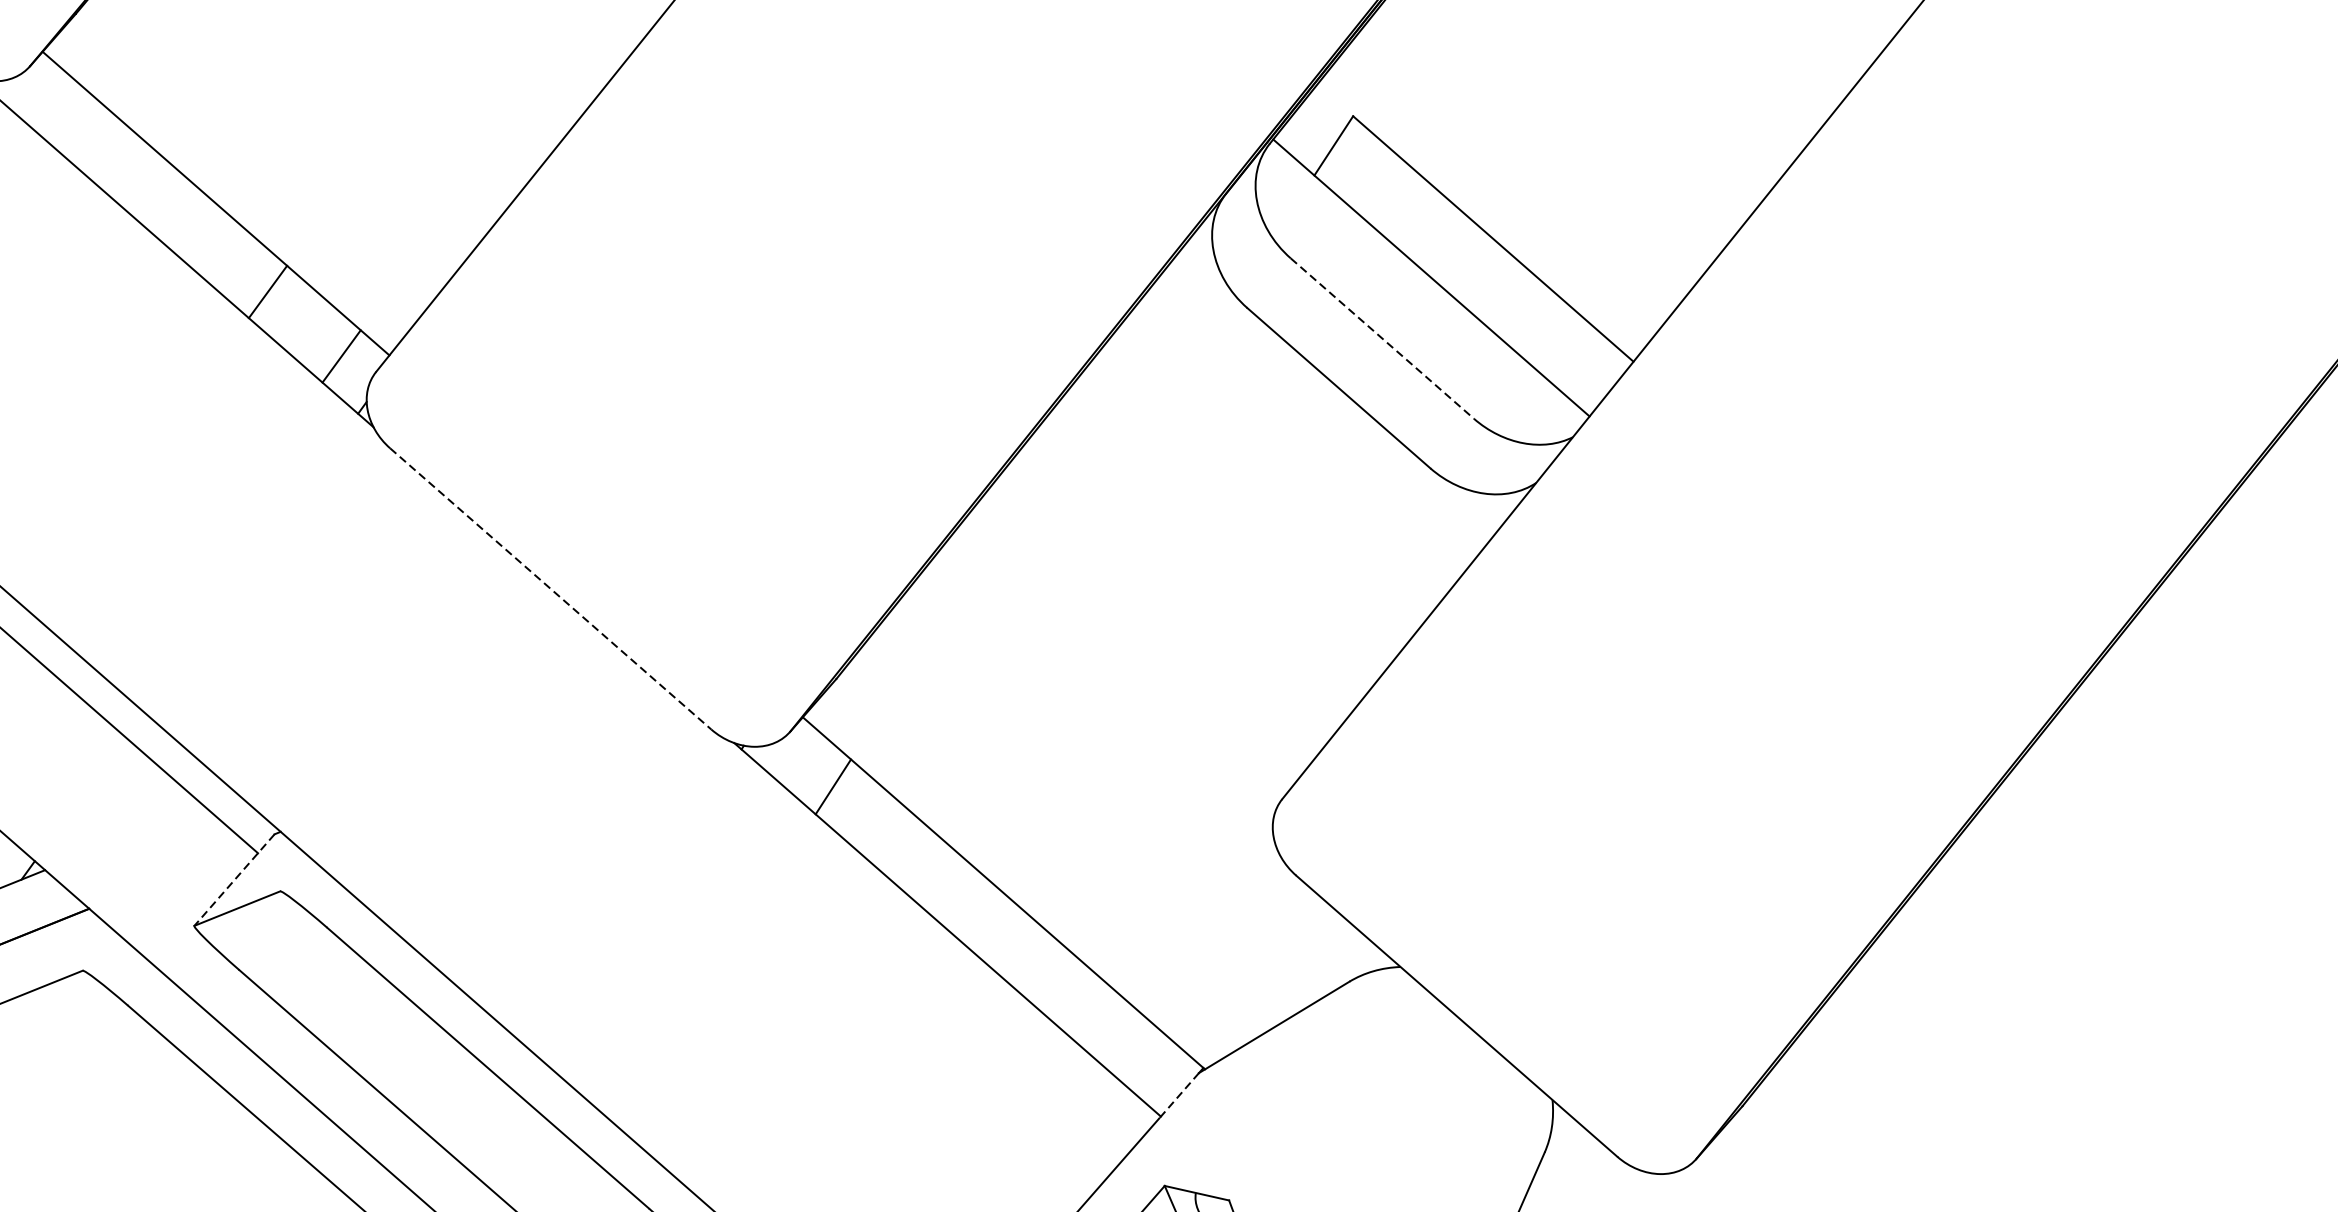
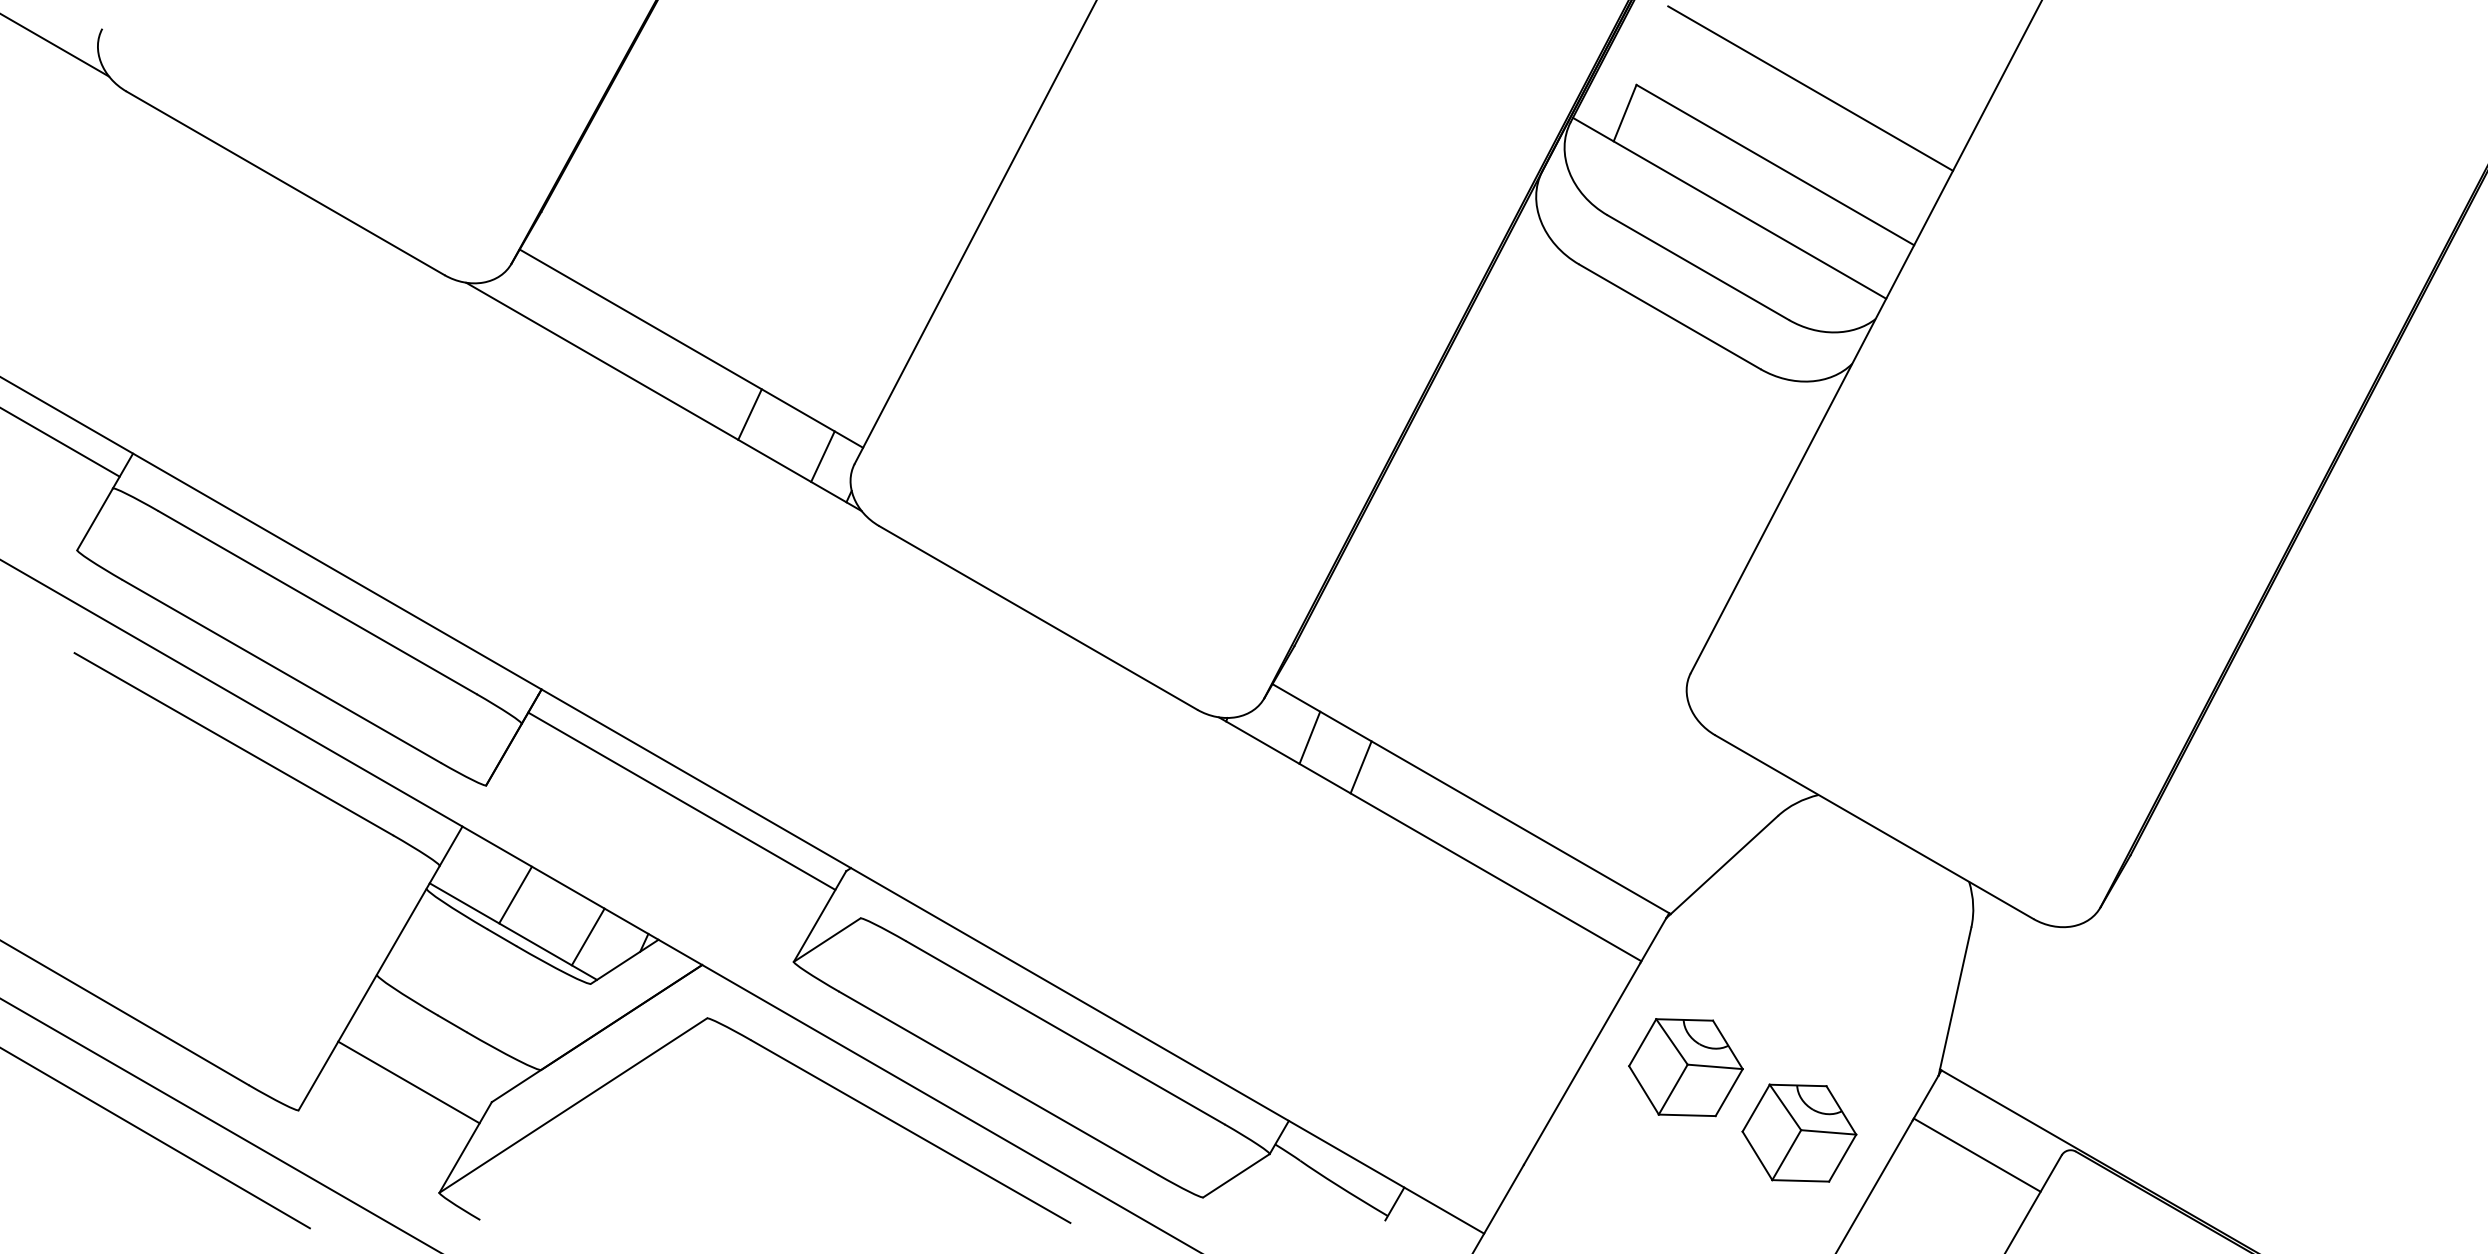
line: (1550, 159) -> (1810, 88), added
line: (1382, 338) -> (1698, 267), dashed -> solid
line: (551, 588) -> (1038, 617), dashed -> solid
line: (884, 832) -> (1360, 767), added
line: (233, 879) -> (819, 916), dashed -> solid
line: (1179, 1095) -> (1653, 940), dashed -> solid

